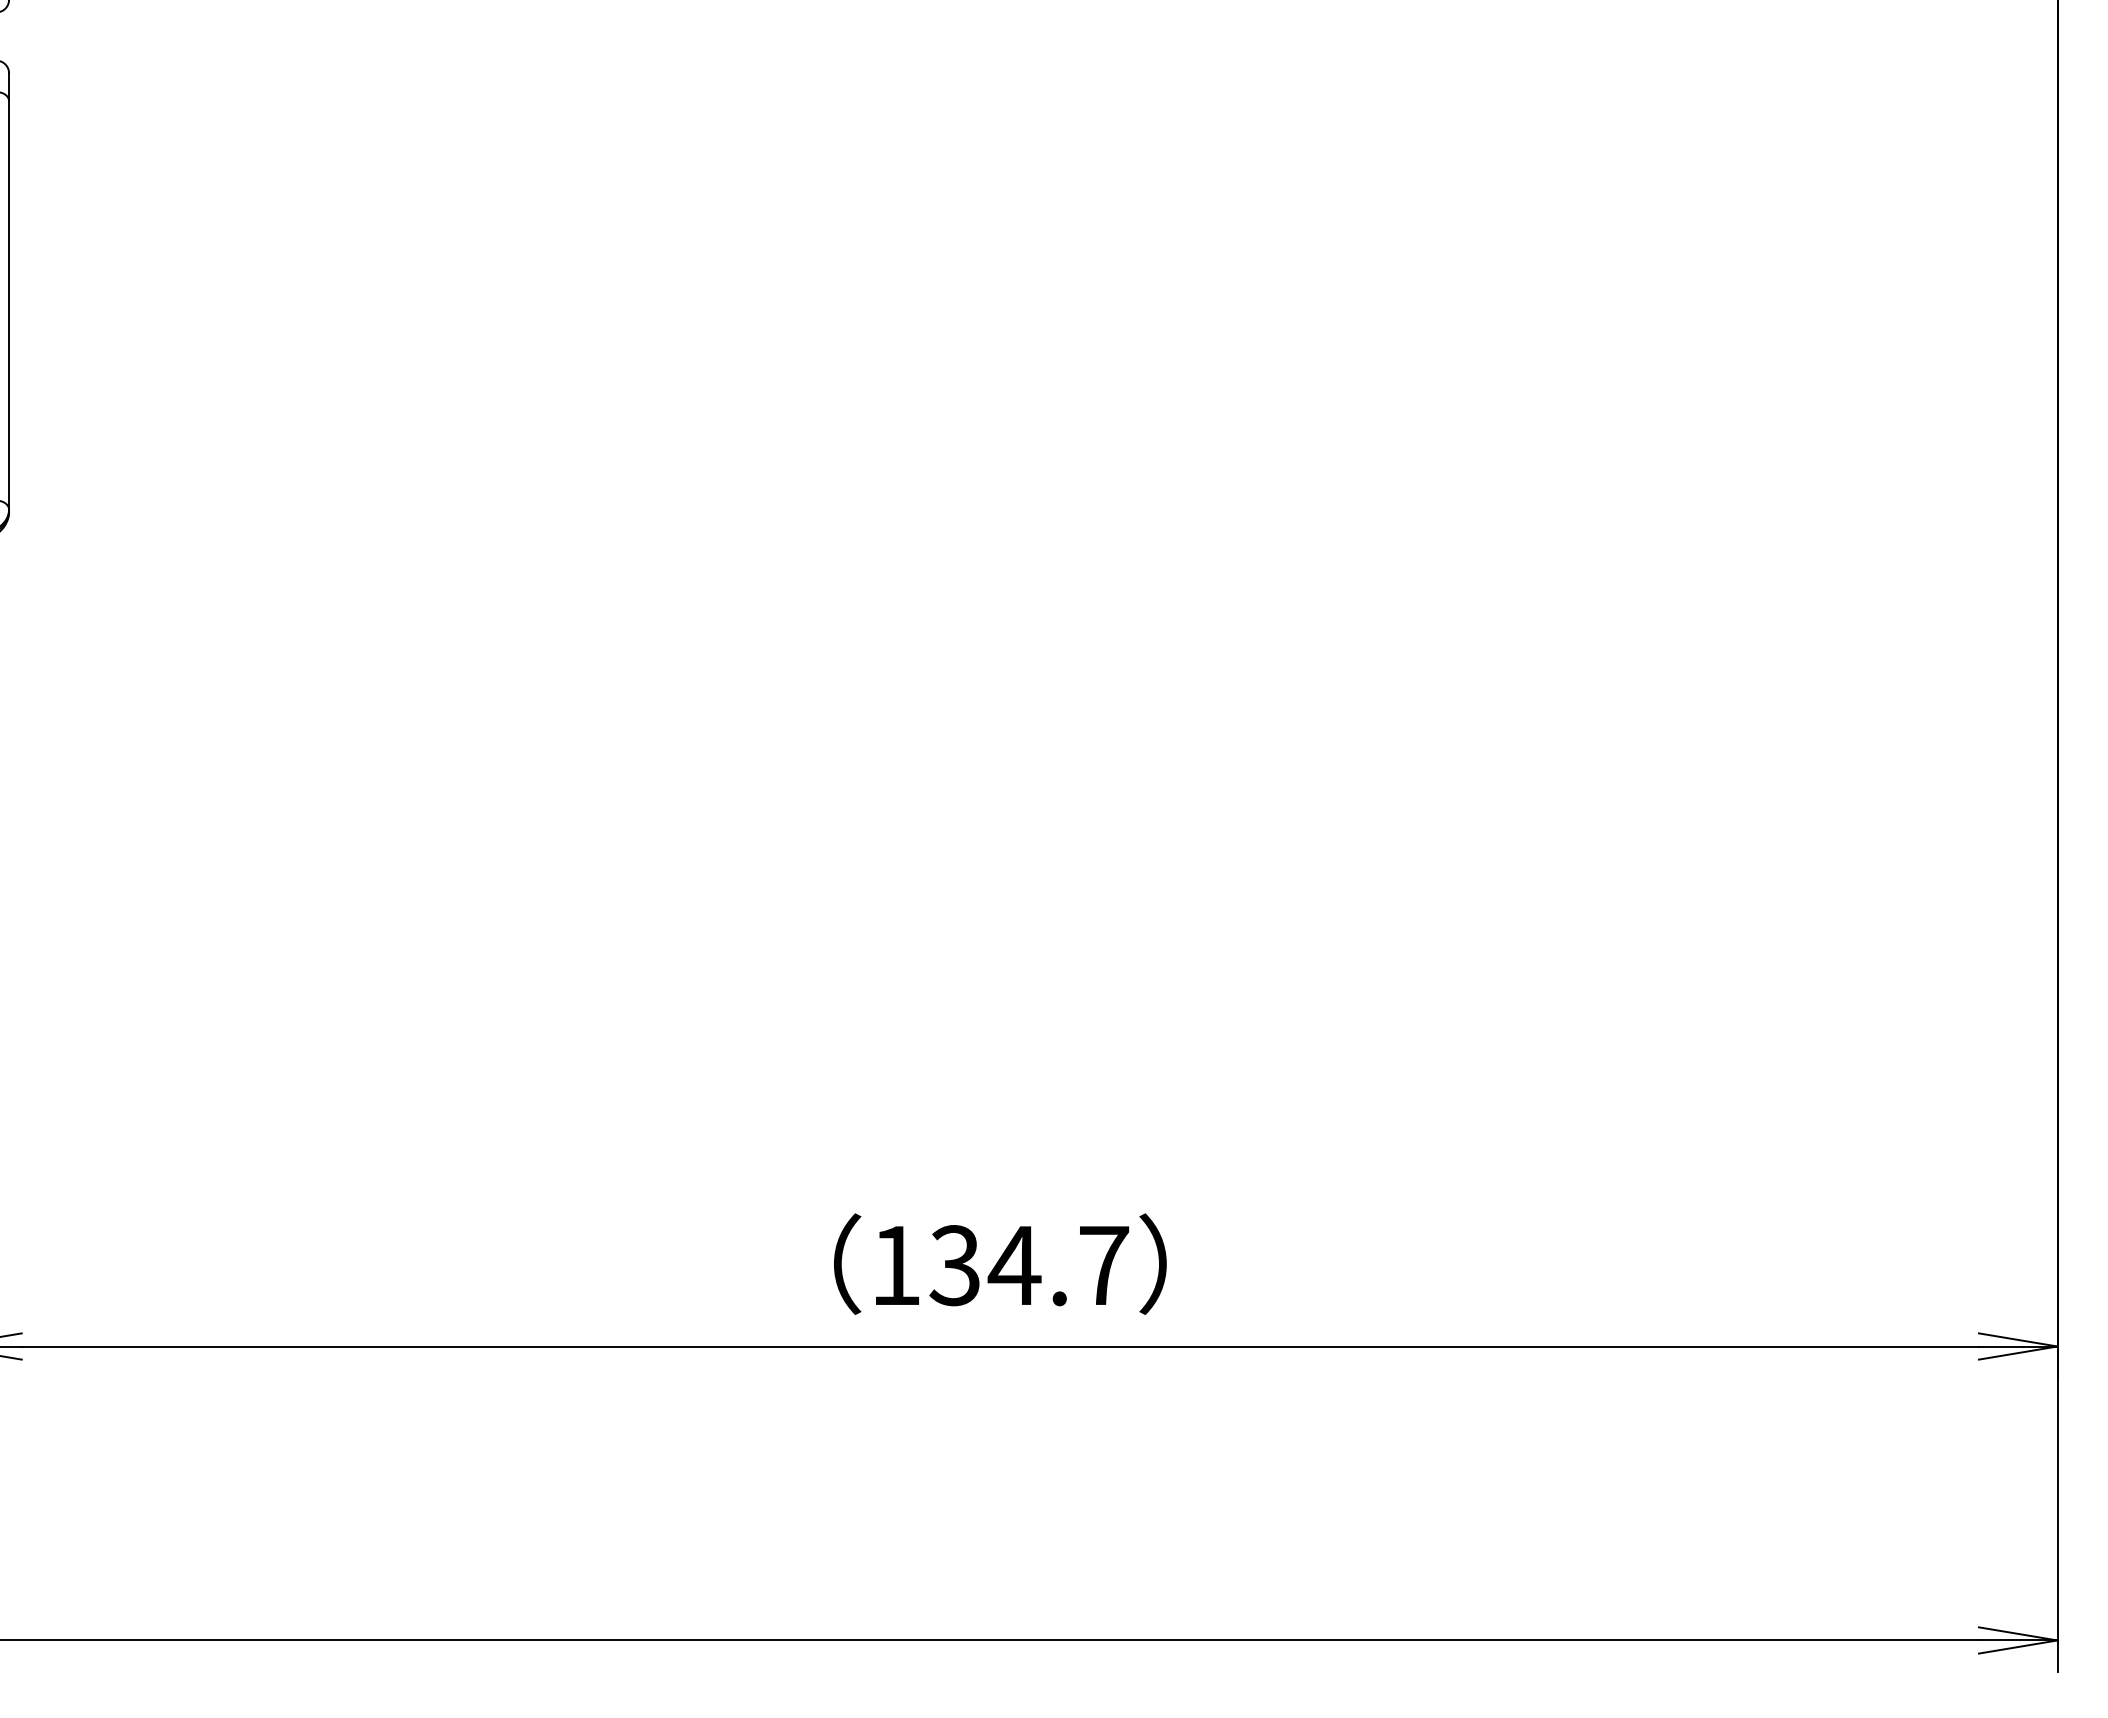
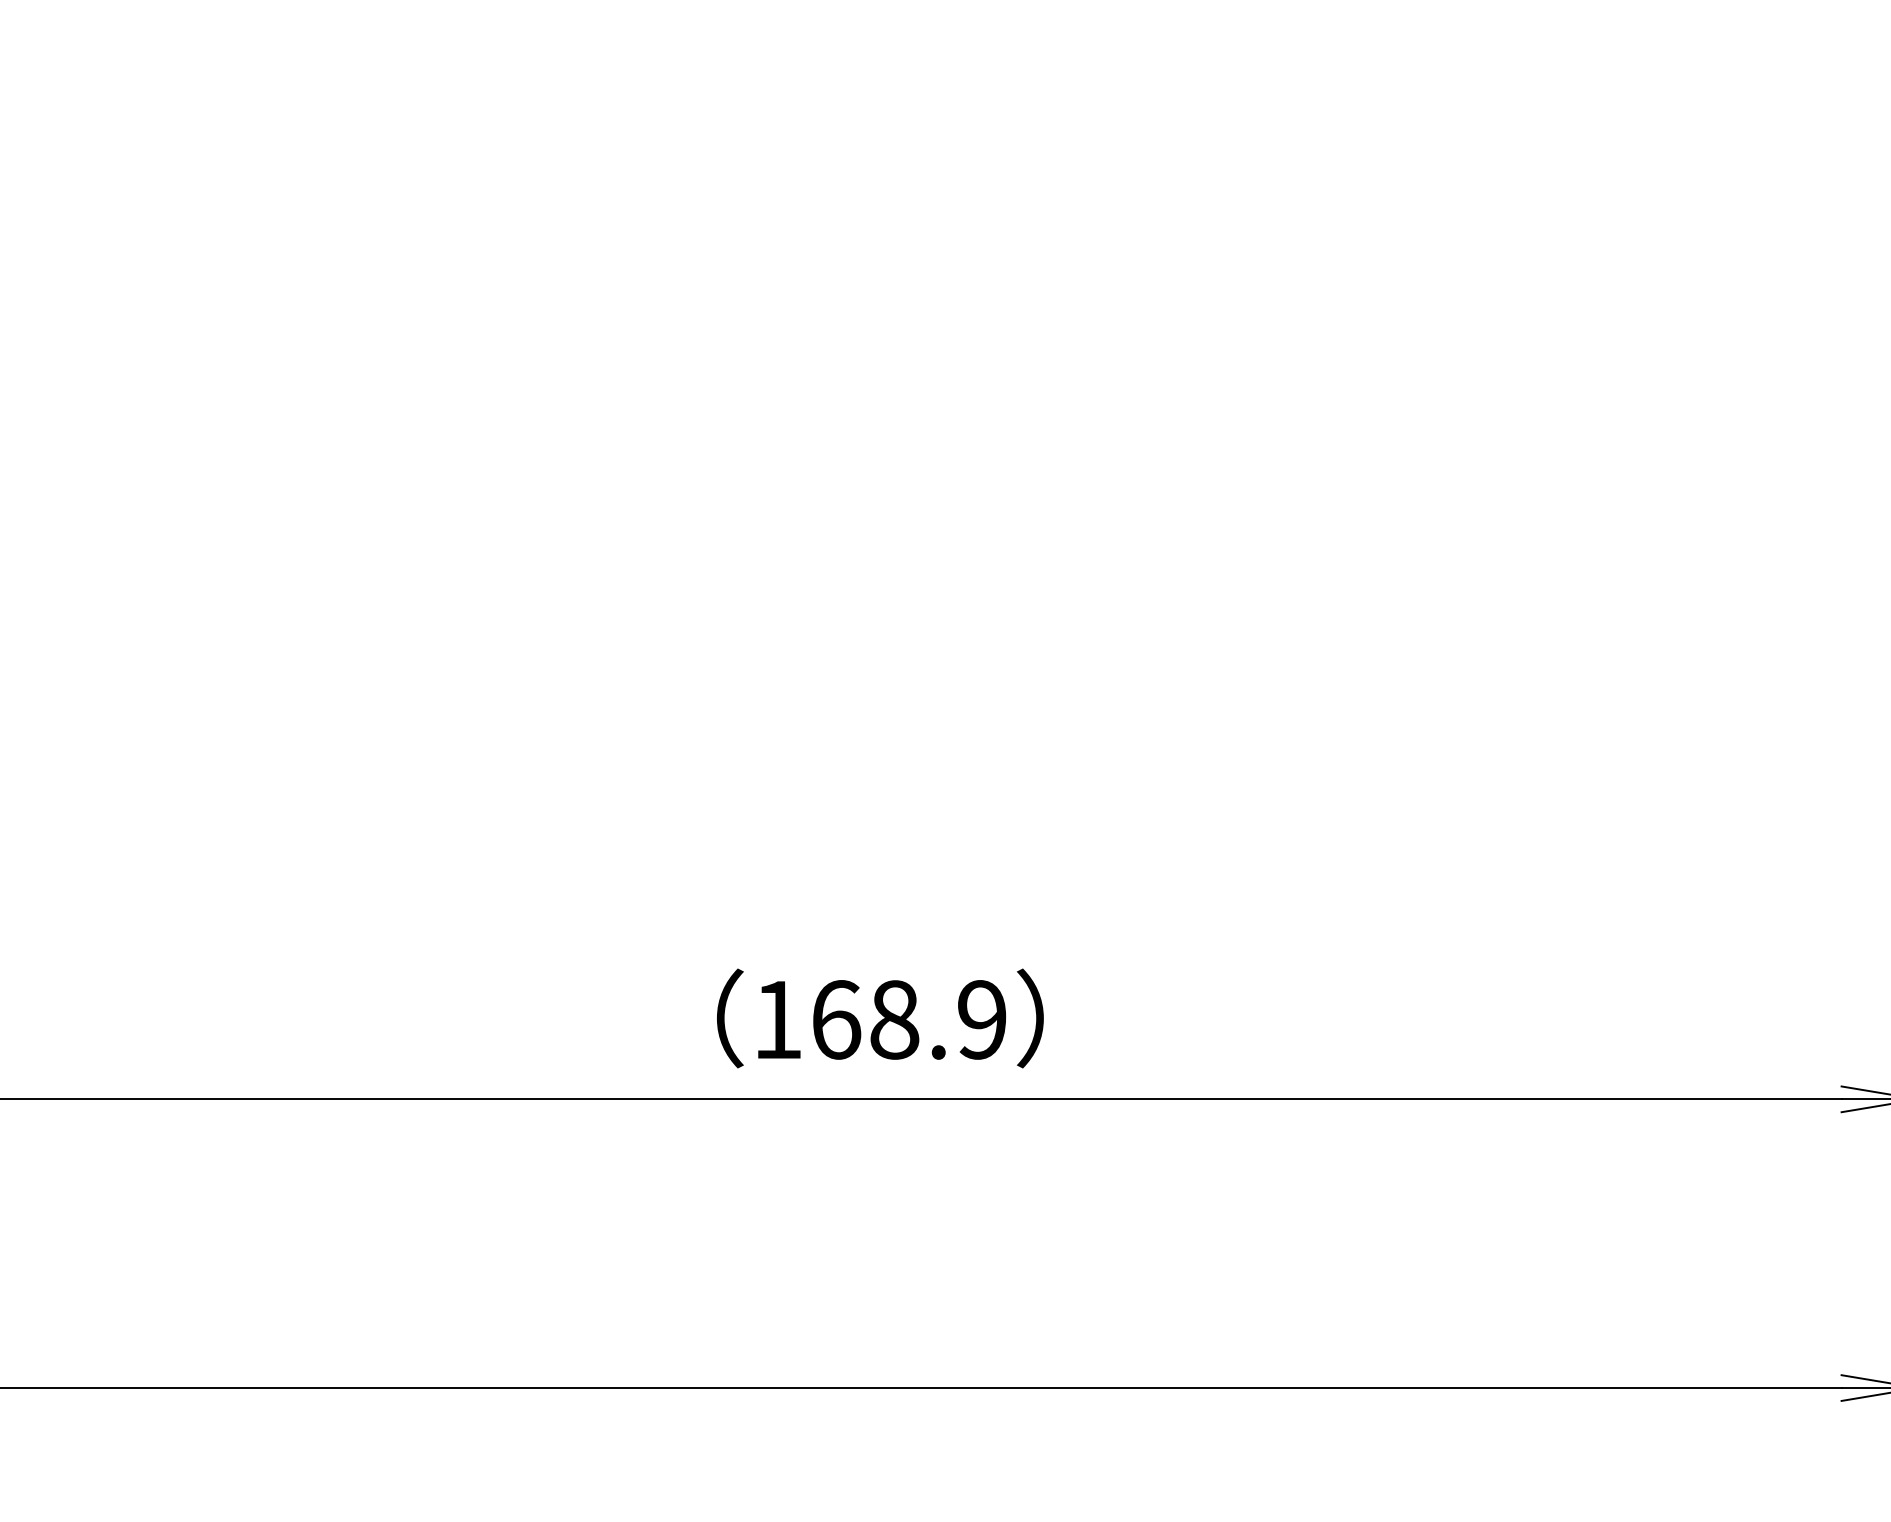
text: (1029, 1265) -> (909, 1019), 134.7 -> 168.9

